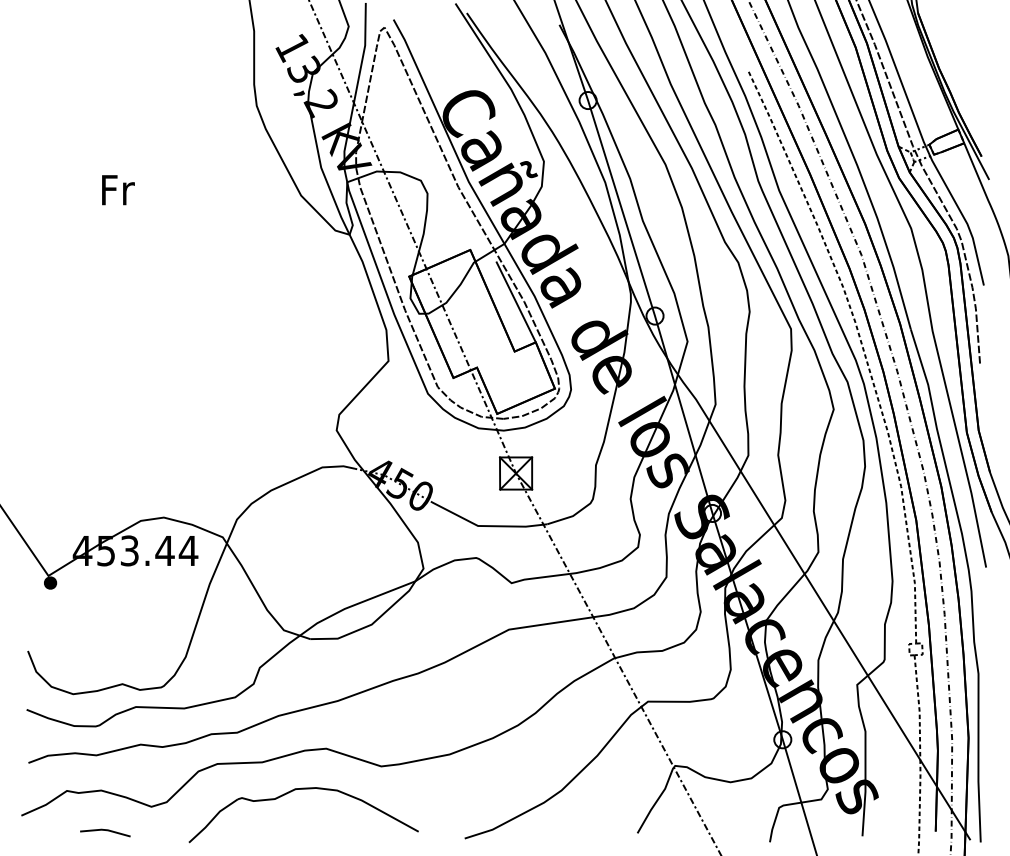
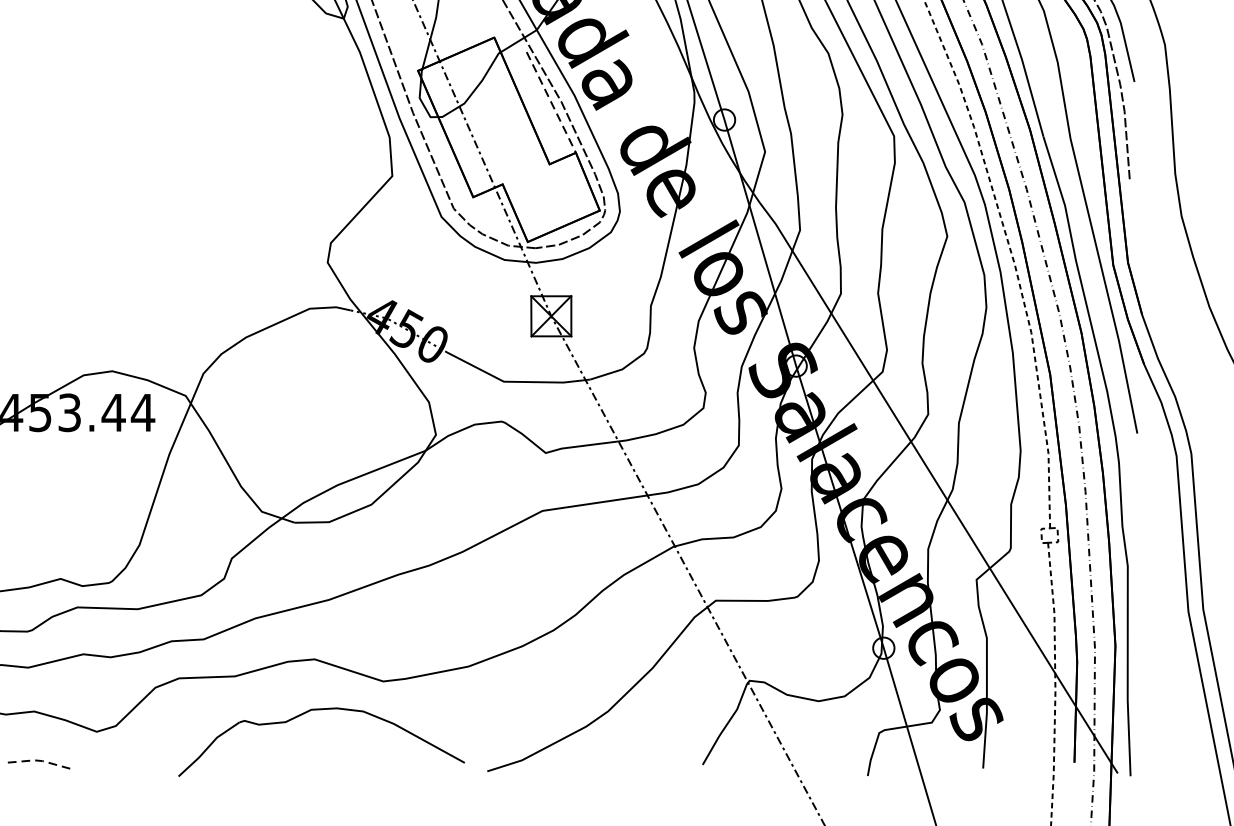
line: (516, 301) -> (551, 101), solid -> dashed
part: (291, 792) -> (306, 713), moved
line: (106, 830) -> (40, 761), solid -> dashed

